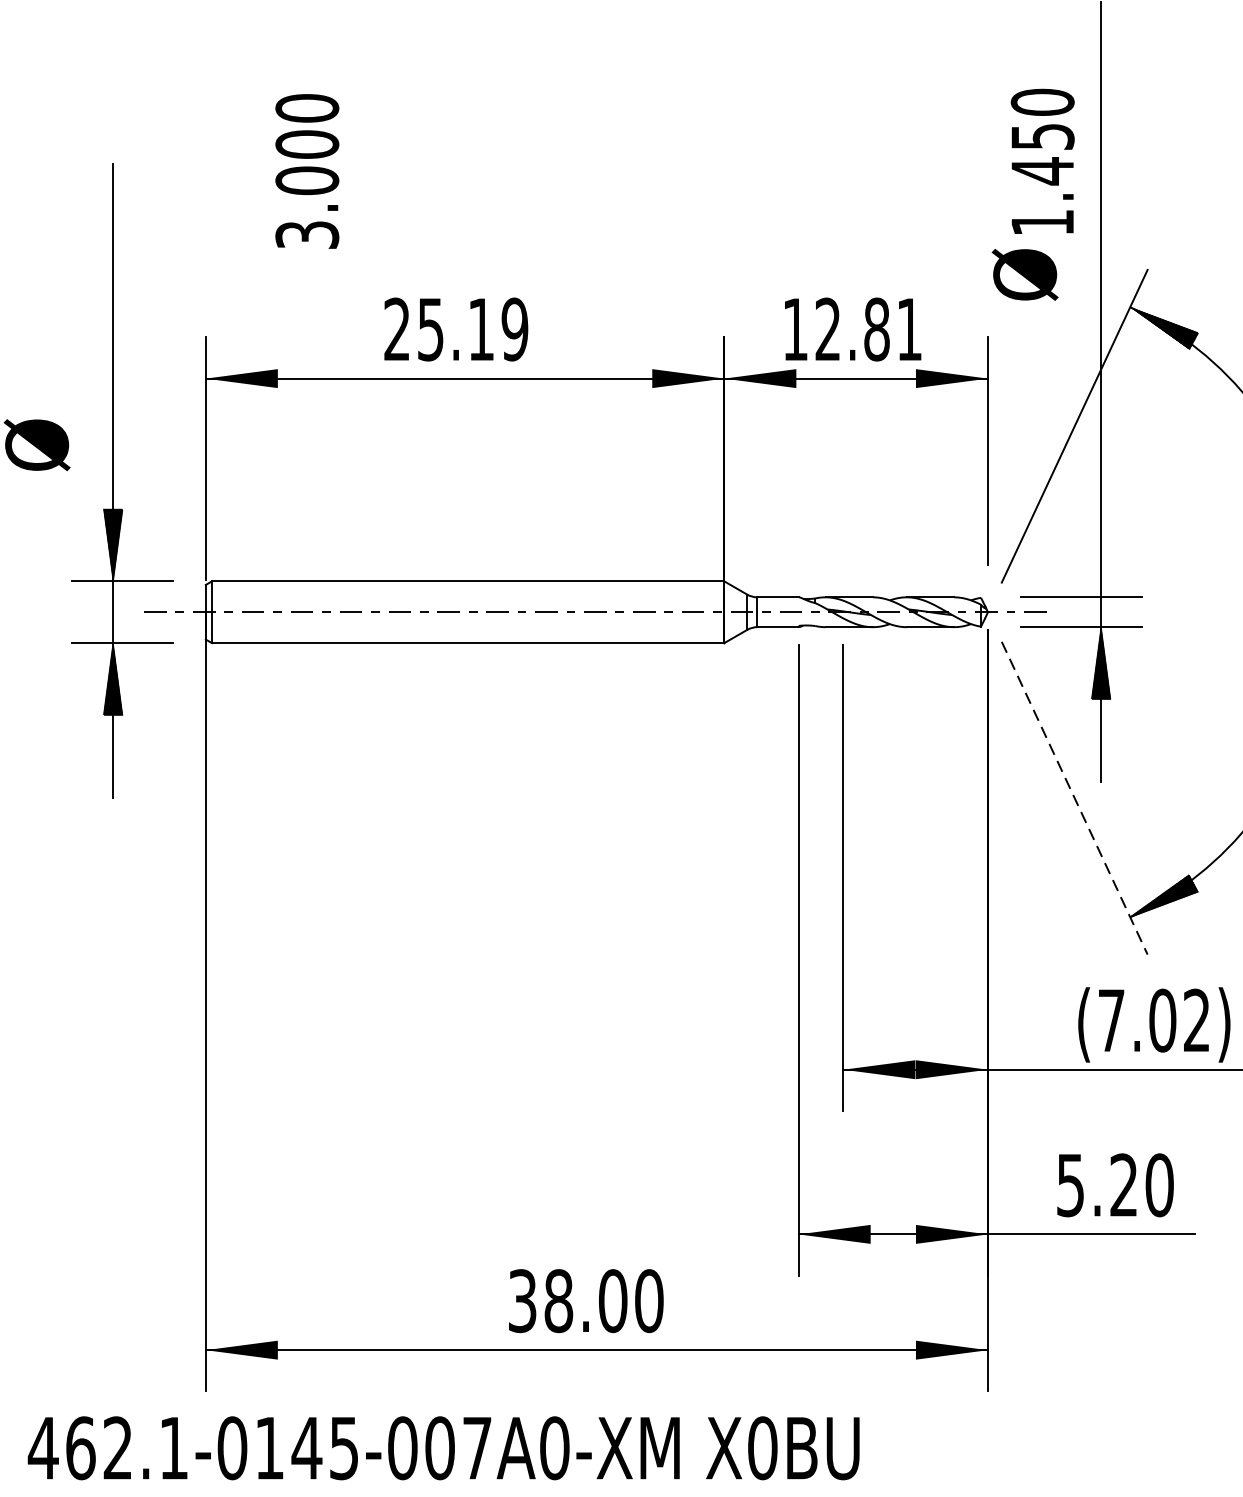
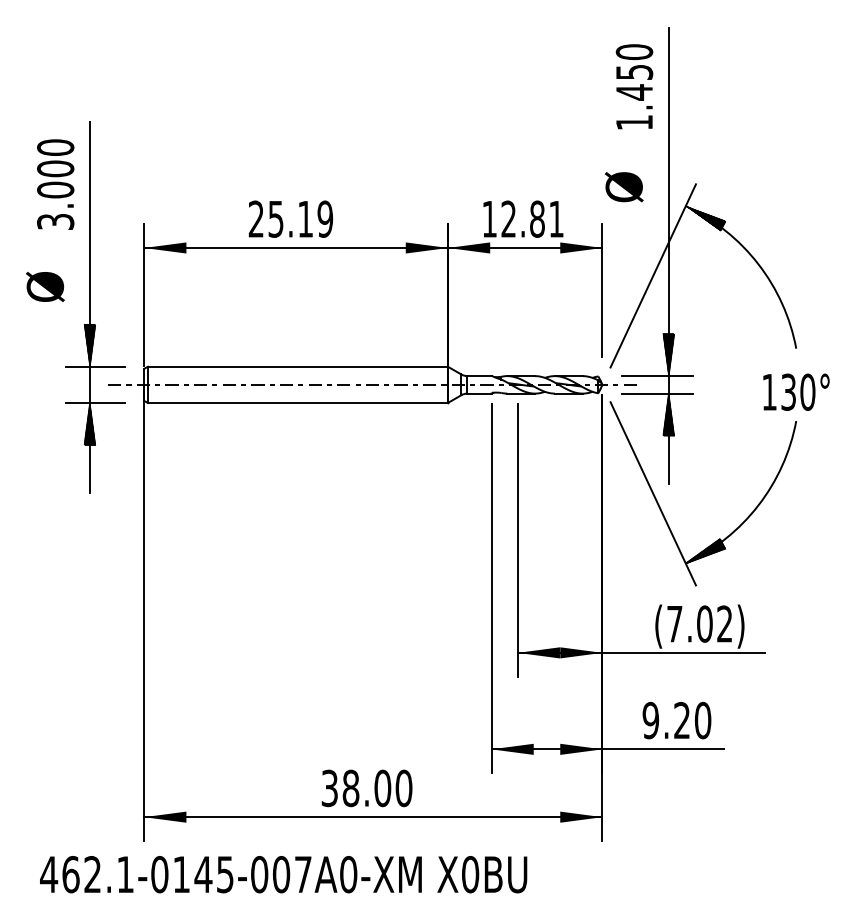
text: (1042, 161) -> (634, 86), moved
text: (307, 171) -> (55, 184), moved
hatch: (1100, 560) -> (668, 354), added
line: (1075, 799) -> (653, 494), dashed -> solid
text: (1069, 1185) -> (650, 720), 5.20 -> 9.20

